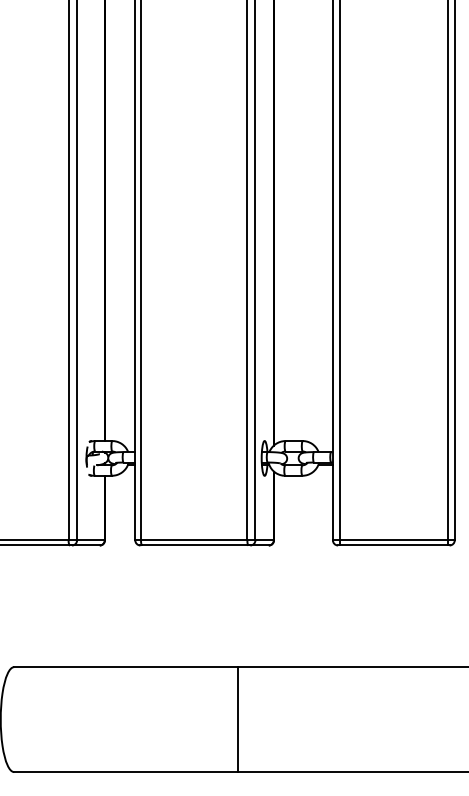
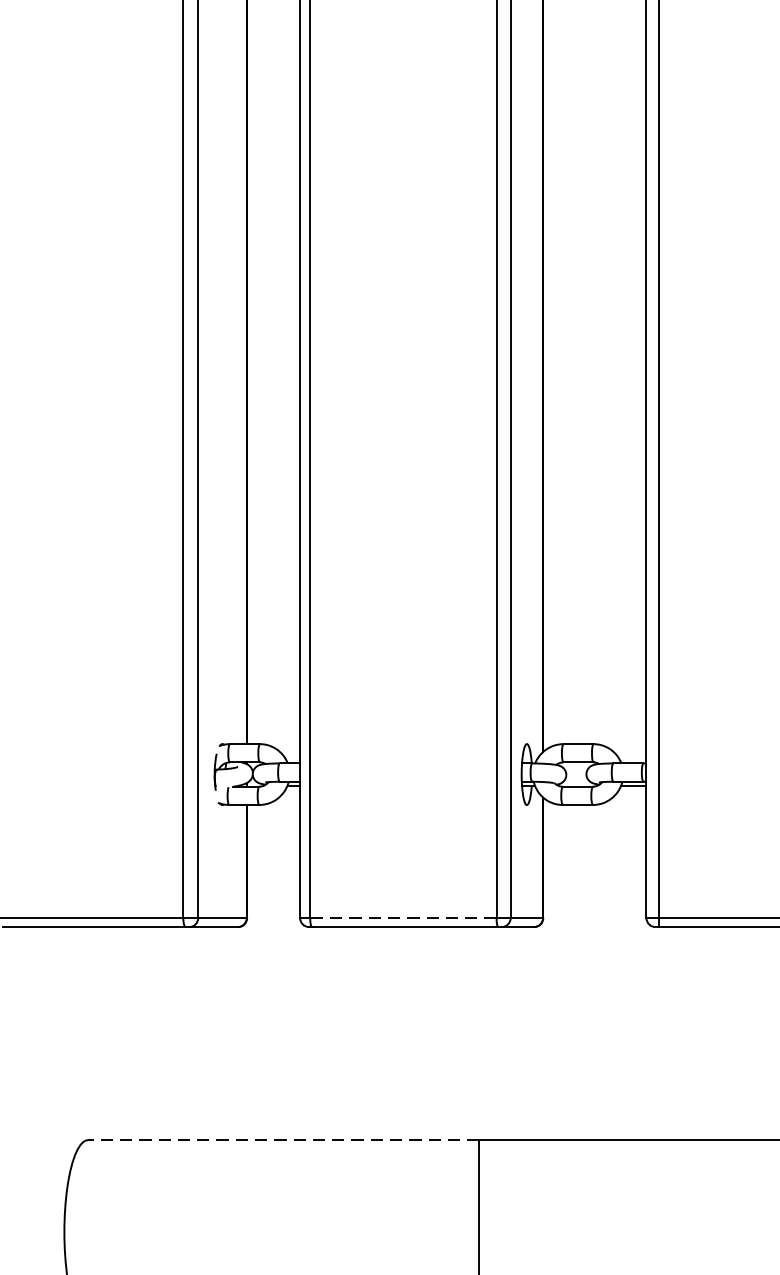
line: (193, 540) -> (402, 918), solid -> dashed
line: (125, 667) -> (283, 1140), solid -> dashed

